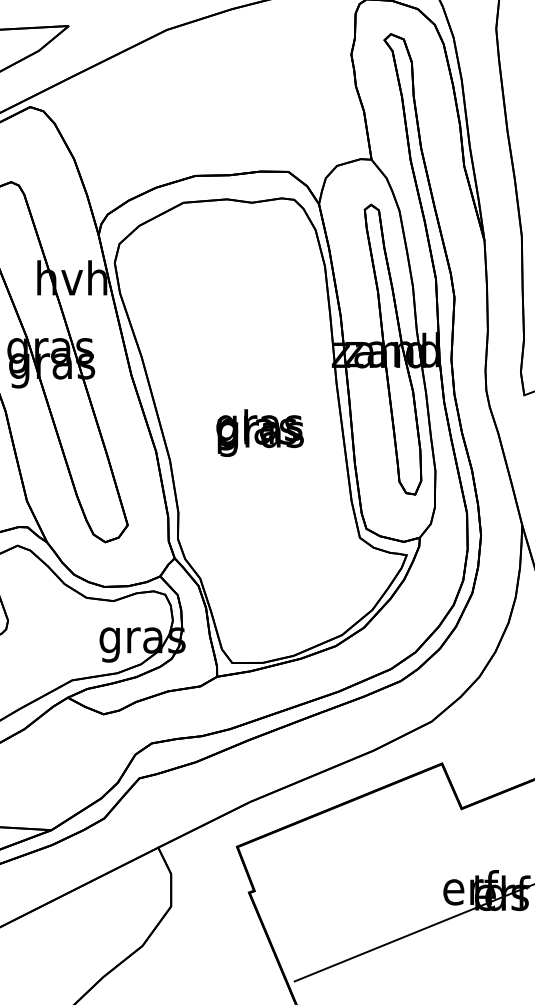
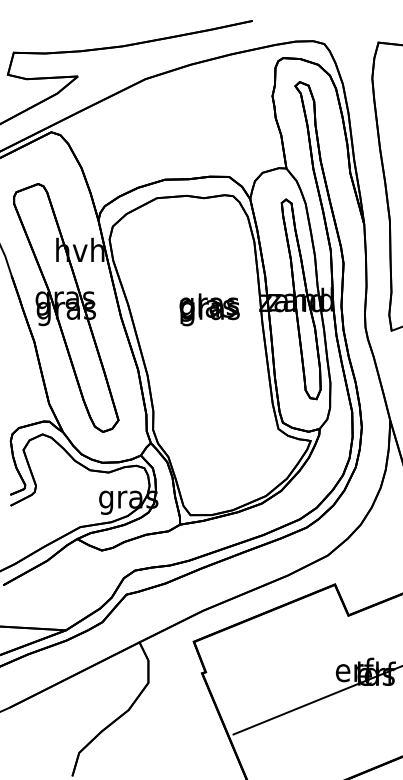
text: (259, 432) -> (209, 309), moved

